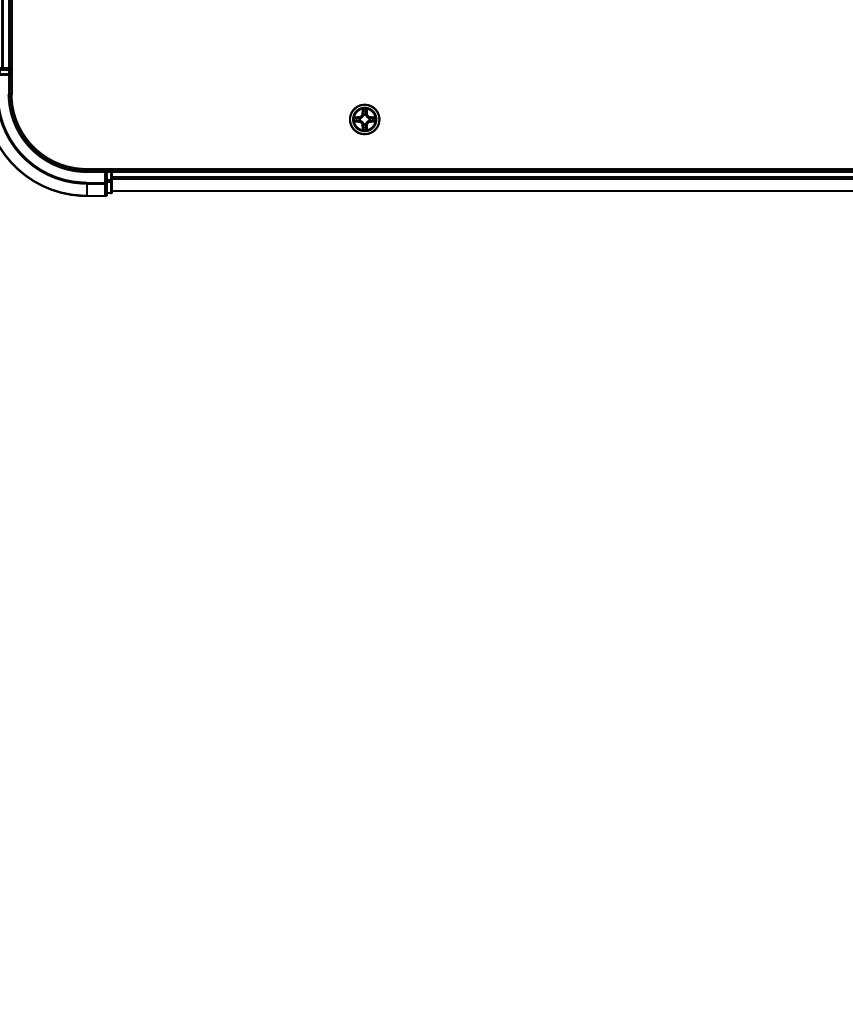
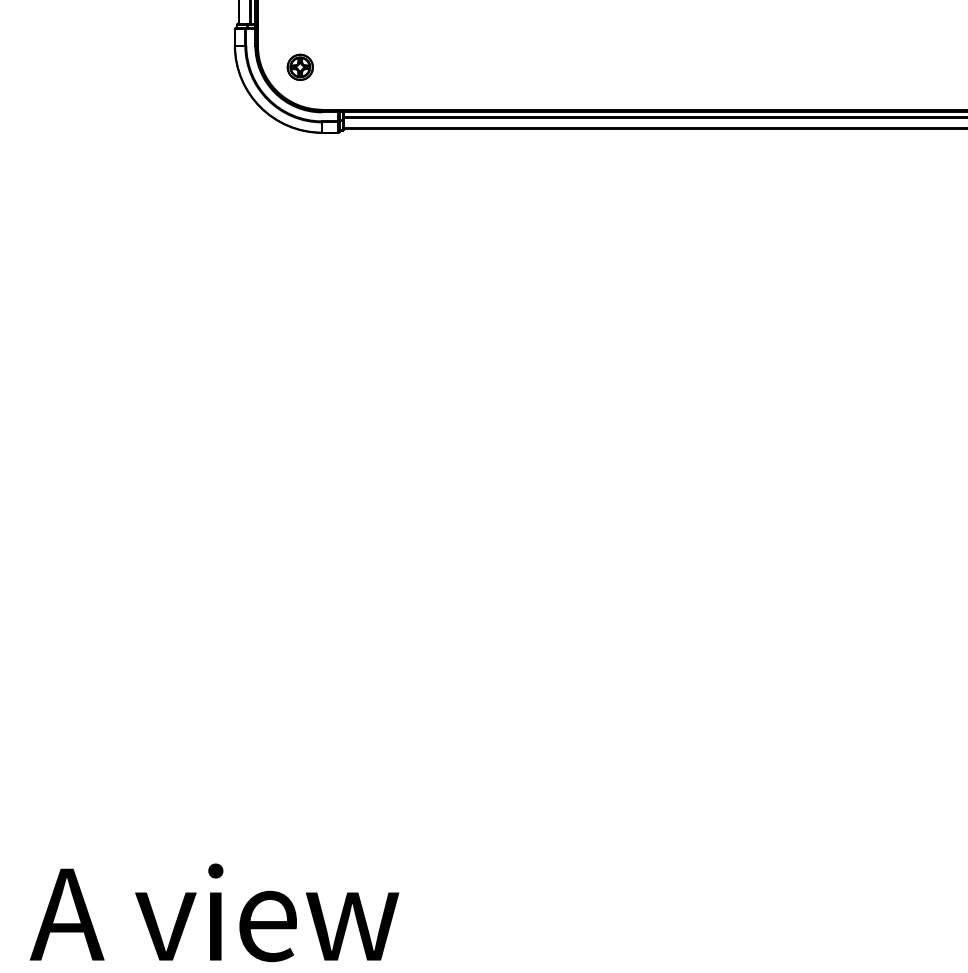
part: (363, 118) -> (299, 66), moved

